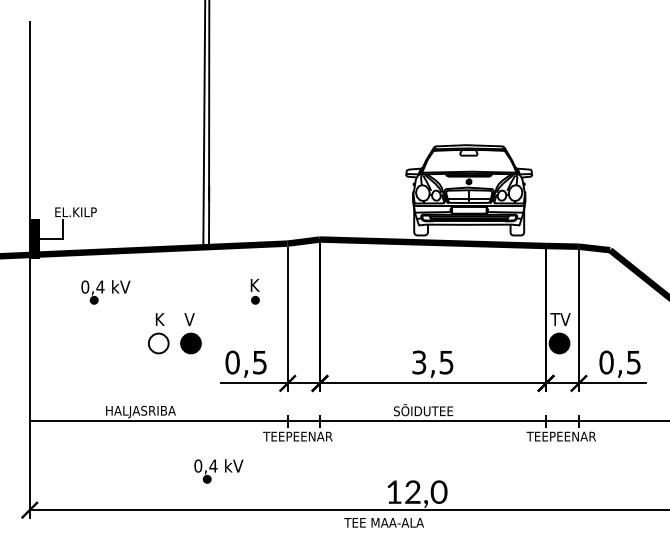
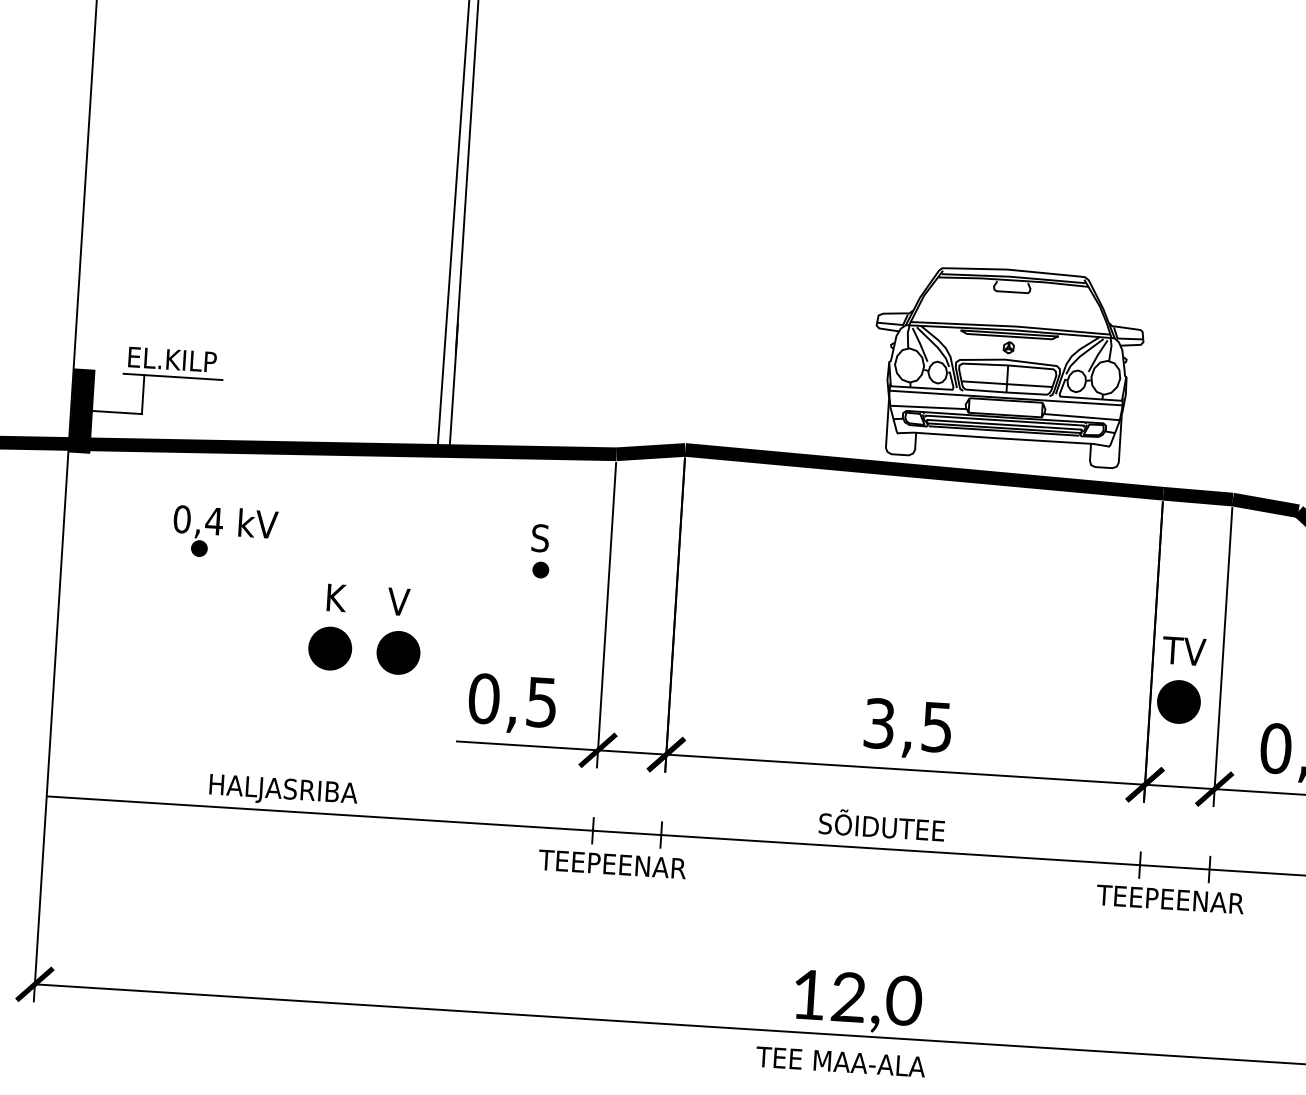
line: (76, 220) -> (172, 377), added
text: (254, 284) -> (540, 536), K -> S
fill: (158, 343) -> (329, 648), added
part: (218, 471) -> (439, 927), removed
text: (383, 522) -> (839, 1061), moved

